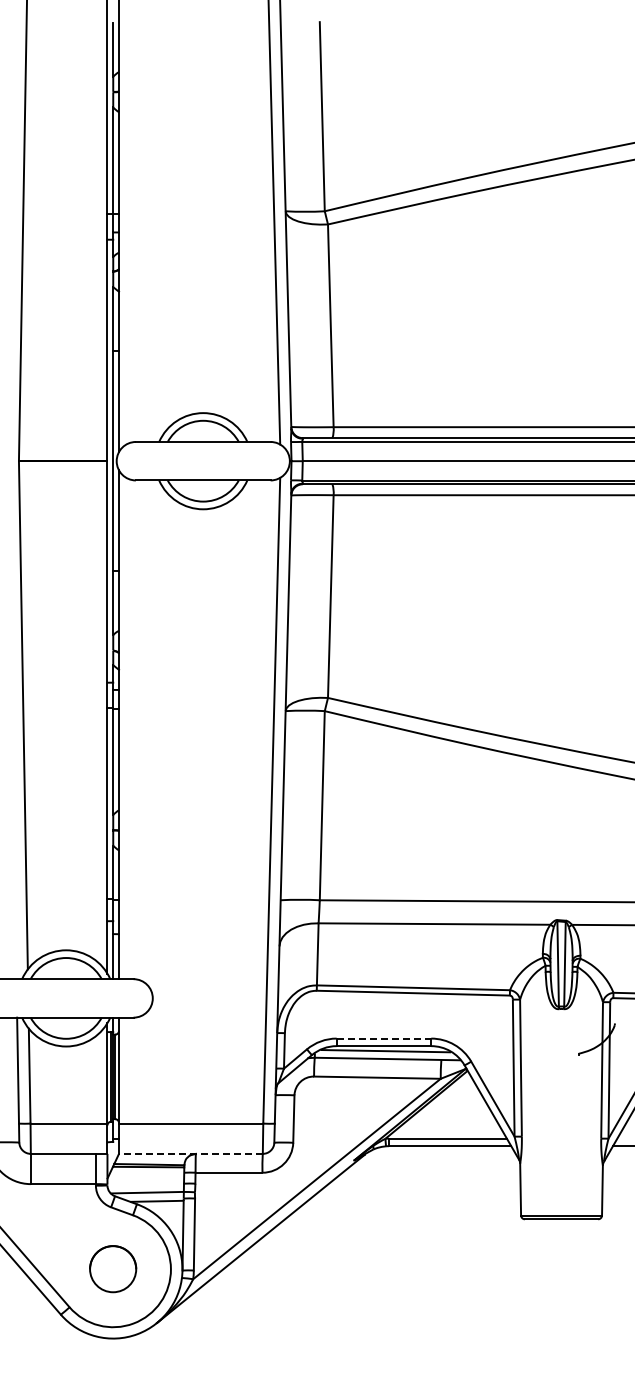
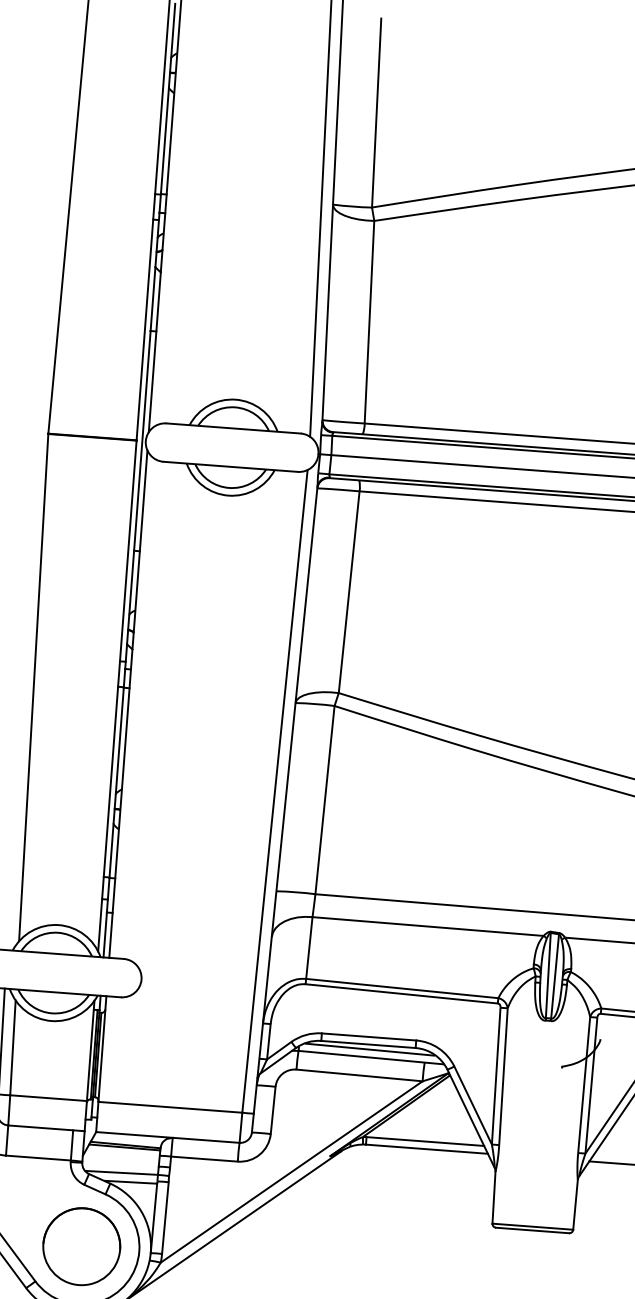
line: (384, 1038) -> (369, 1036), dashed -> solid
line: (190, 1153) -> (167, 1137), dashed -> solid
part: (112, 1268) -> (81, 1245), size x1.67

